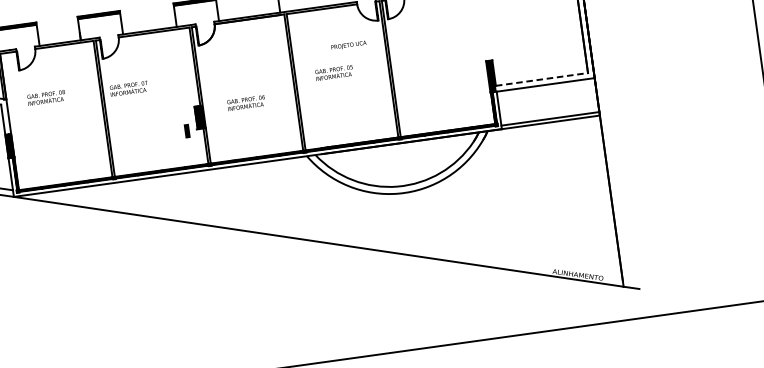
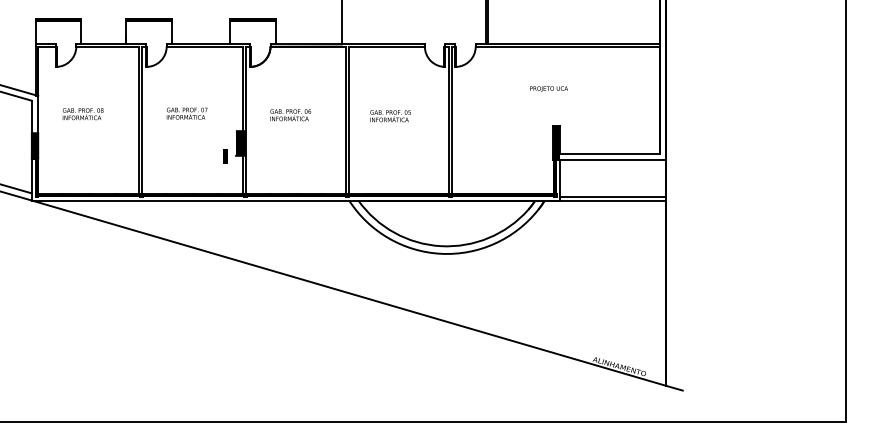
text: (348, 45) -> (548, 88), moved
line: (542, 79) -> (610, 153), dashed -> solid
text: (128, 88) -> (186, 113), moved
text: (46, 98) -> (82, 114), moved
text: (246, 103) -> (290, 115), moved

